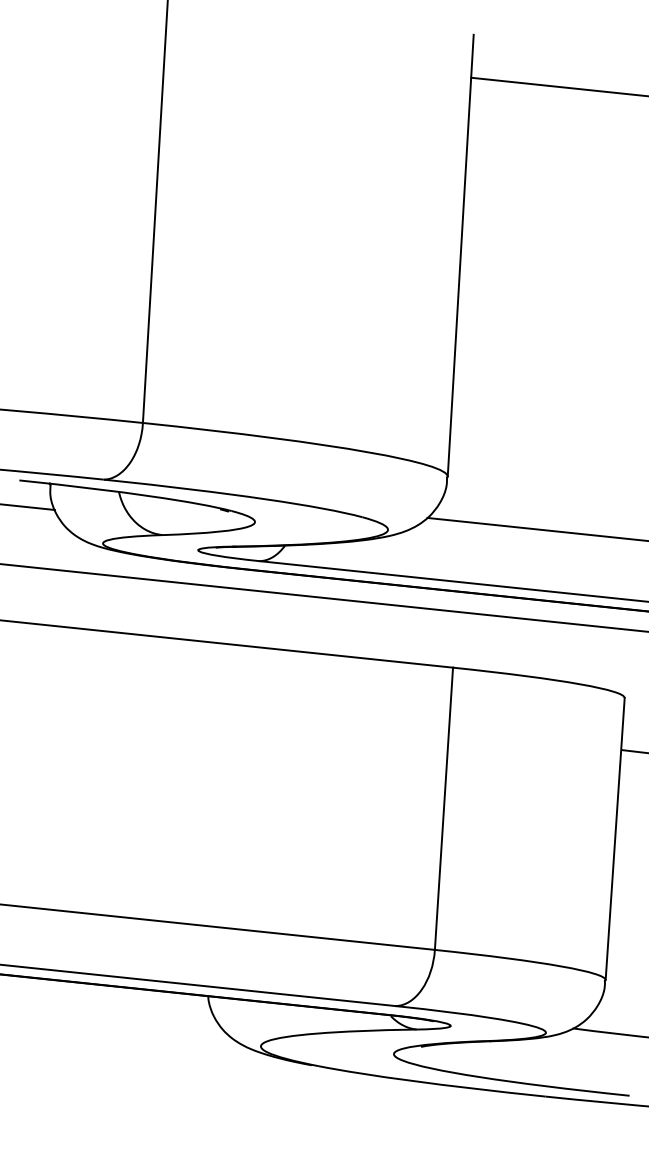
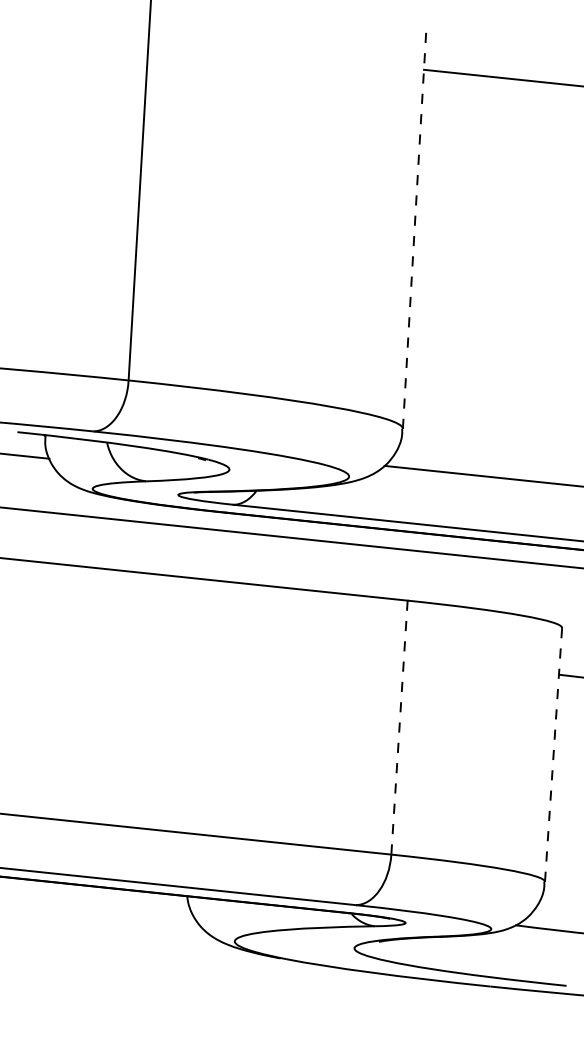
line: (460, 255) -> (414, 229), solid -> dashed
line: (443, 809) -> (399, 728), solid -> dashed
line: (615, 838) -> (553, 754), solid -> dashed

